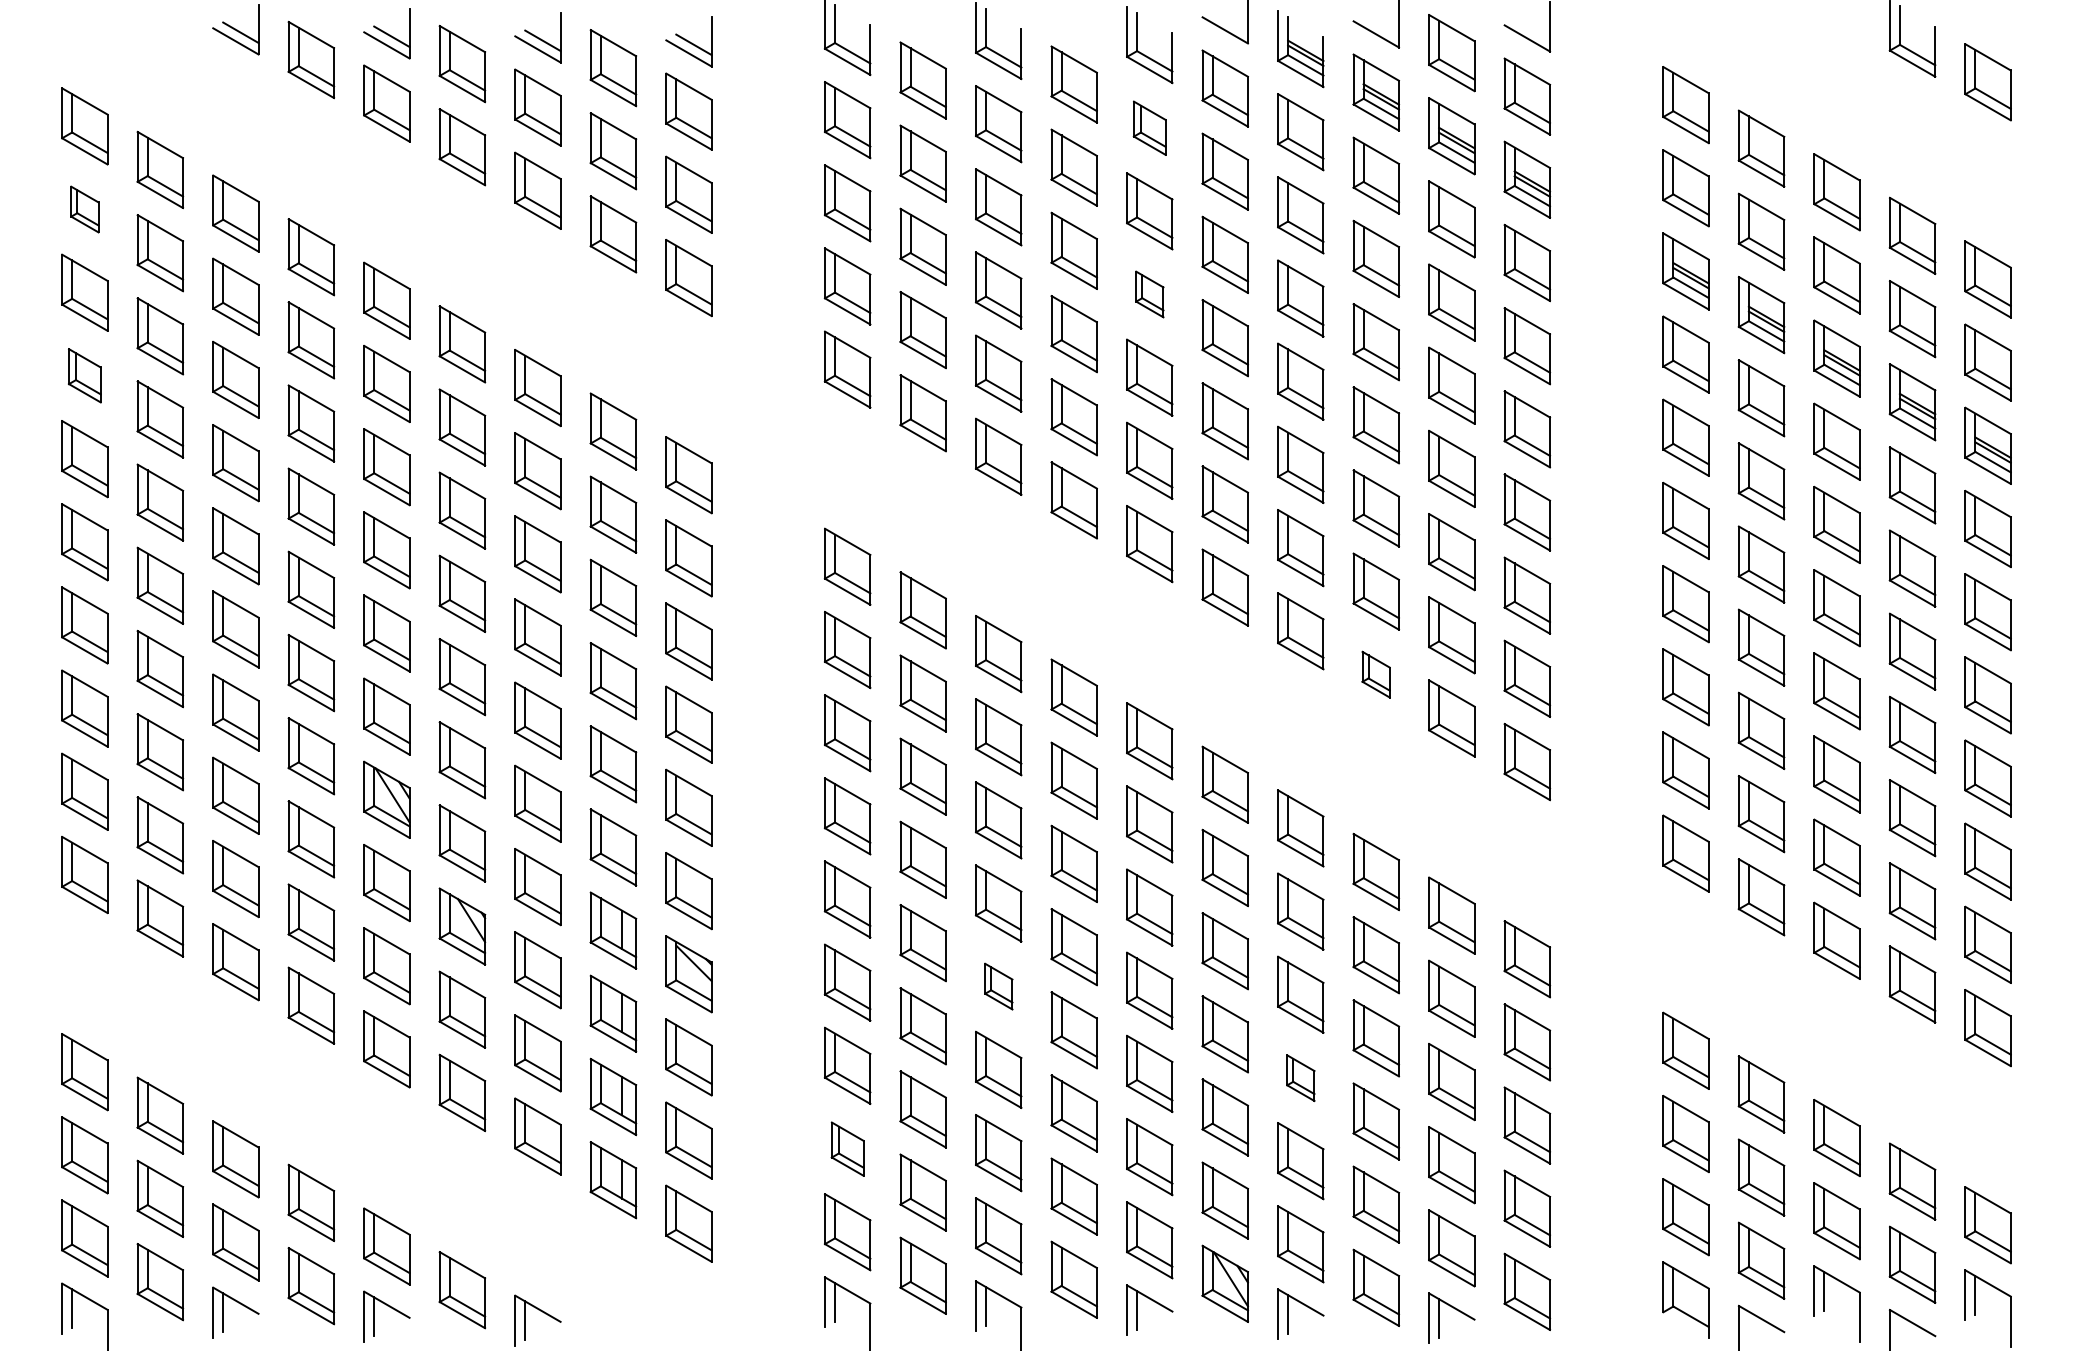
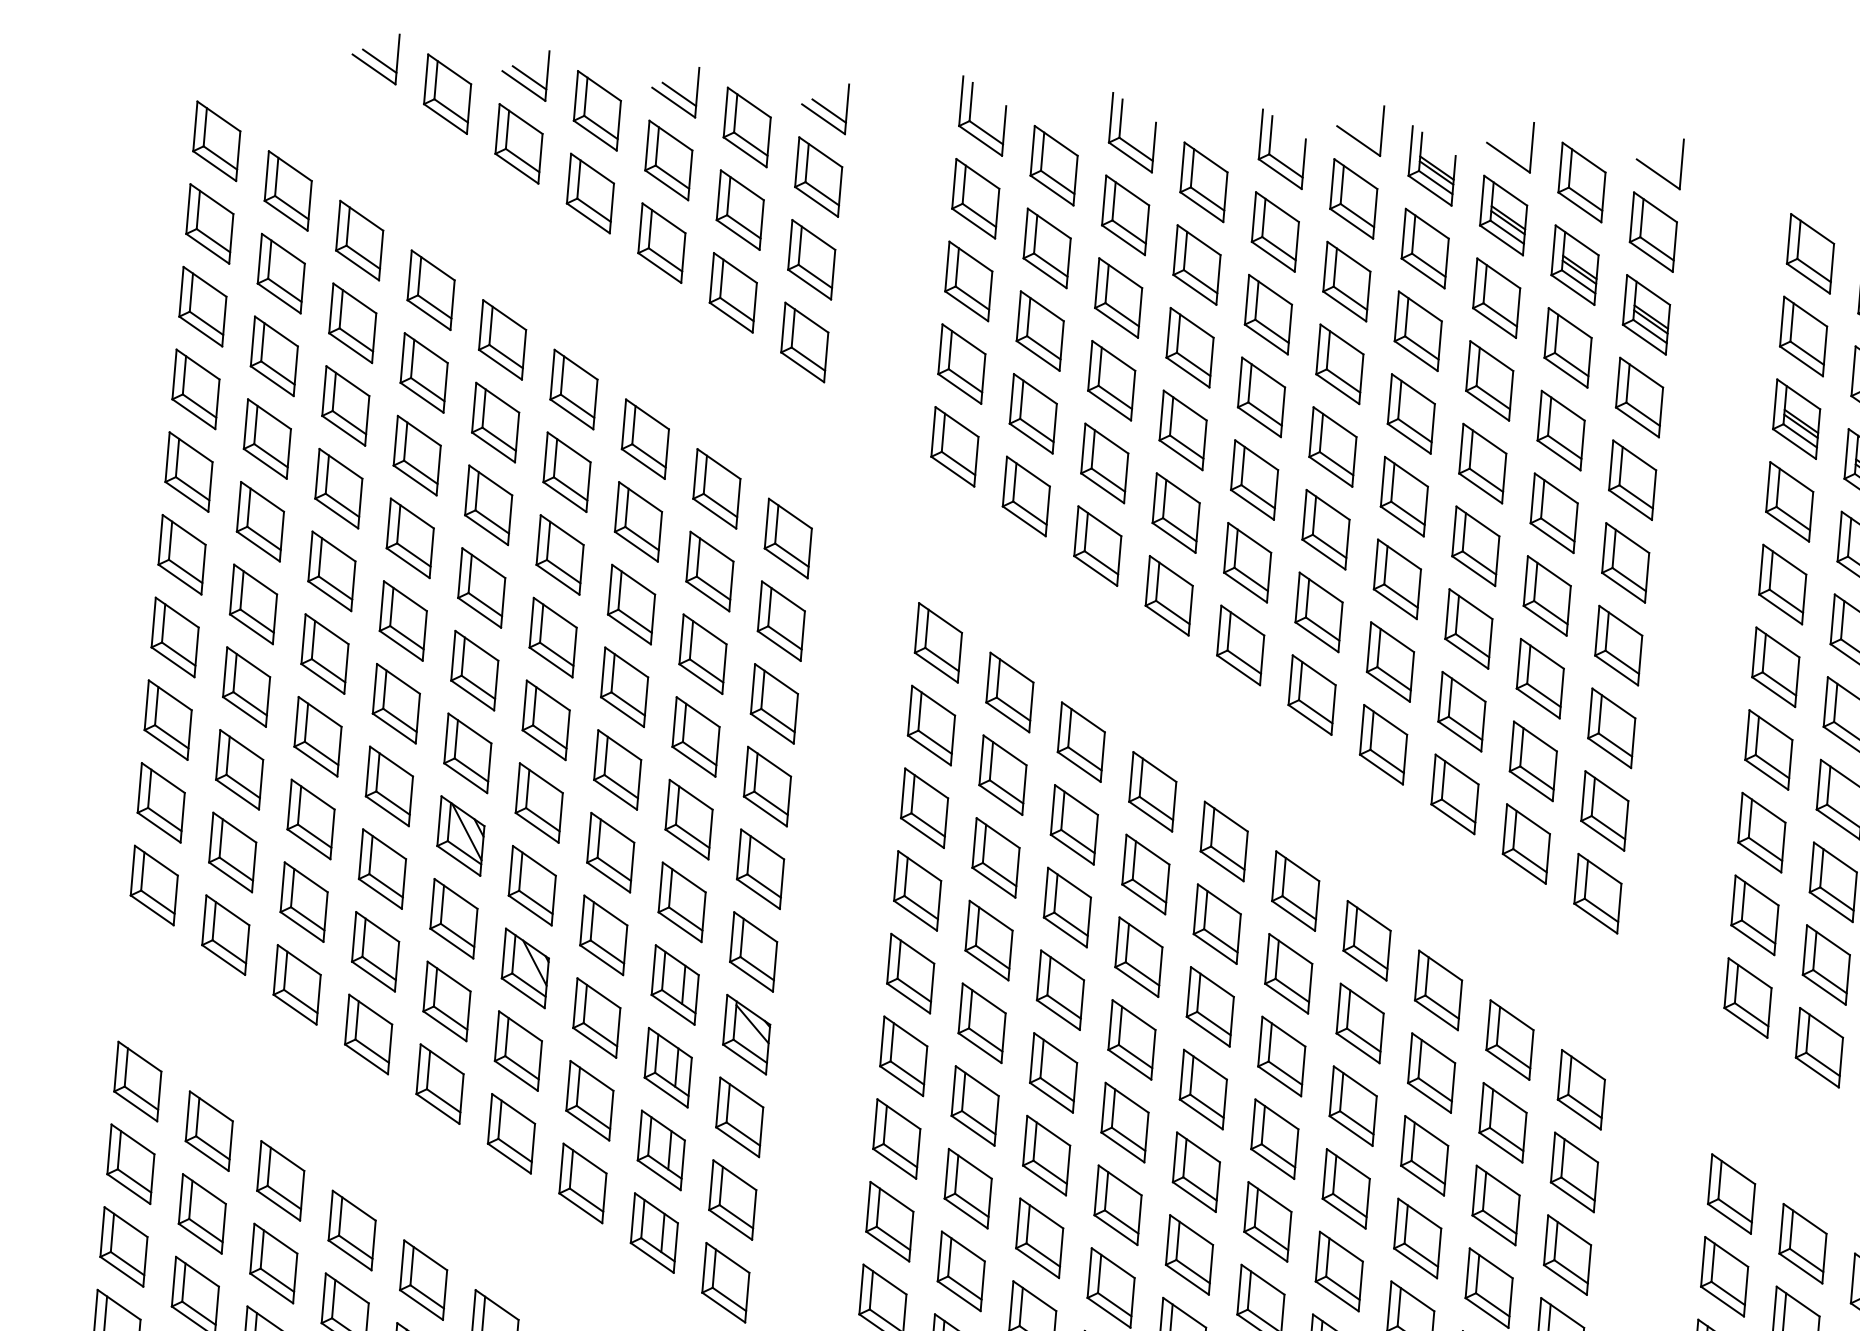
part: (1149, 128) -> (1275, 232), size x1.43
part: (84, 209) -> (209, 223), size x1.67
part: (1149, 294) -> (1261, 397), size x1.67
part: (84, 375) -> (195, 388), size x1.43
part: (1375, 674) -> (1454, 793), size x1.67
part: (998, 986) -> (1053, 1072), size x1.67
part: (1300, 1078) -> (1345, 1189), size x1.67
part: (847, 1149) -> (889, 1222), size x1.43

